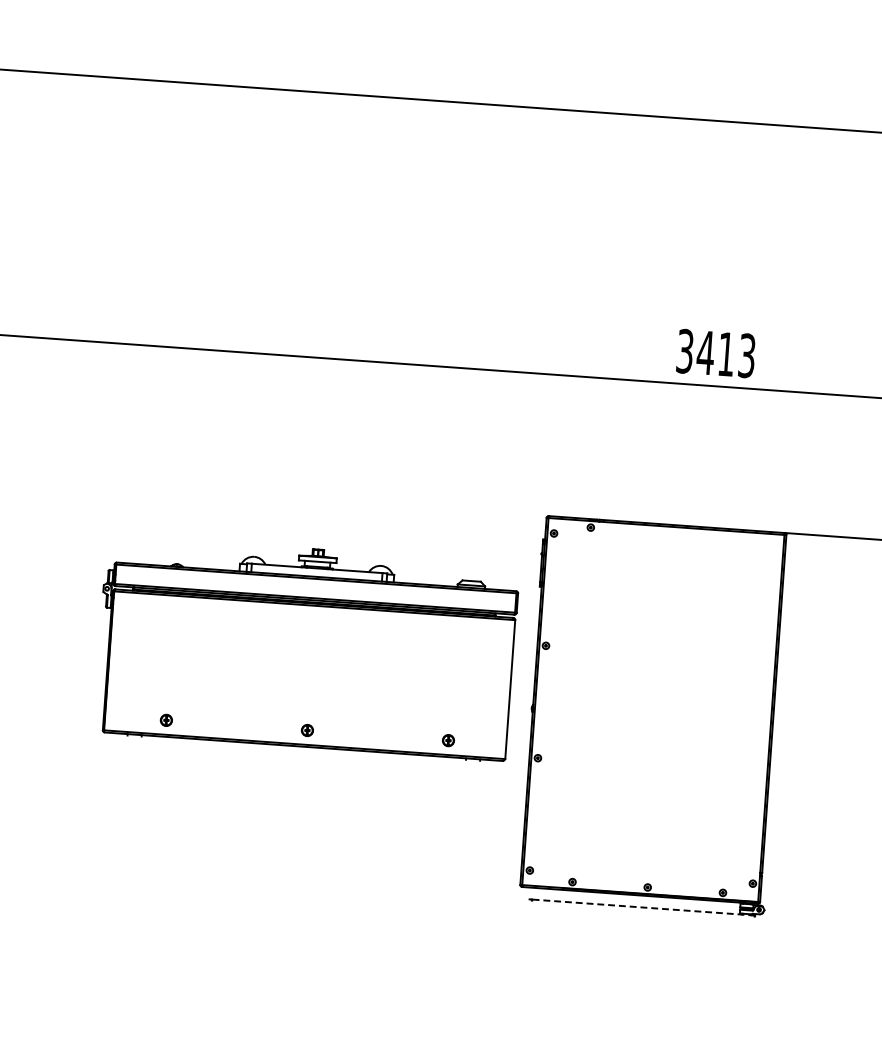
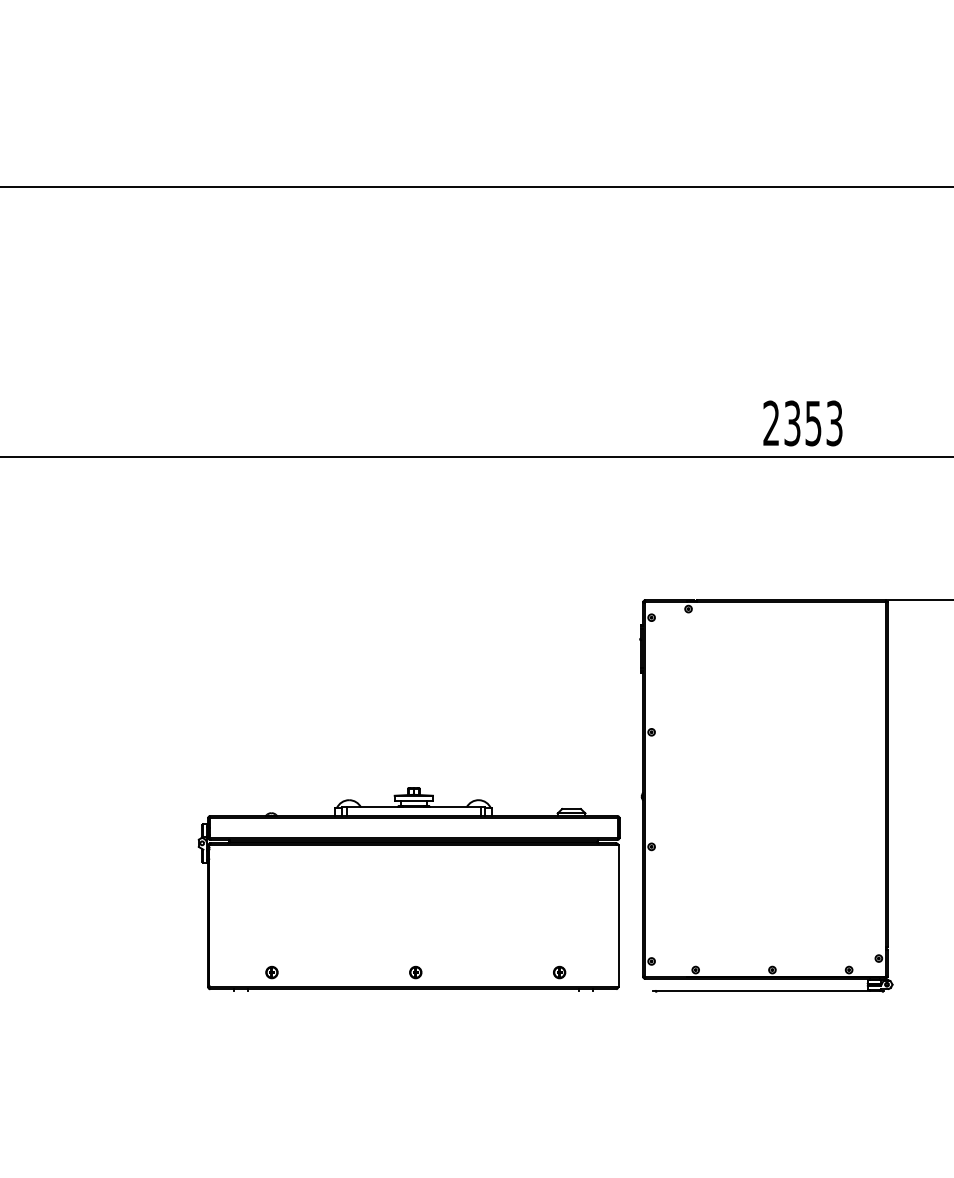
text: (705, 352) -> (792, 423), 3413 -> 2353
part: (306, 648) -> (408, 889), moved
line: (643, 907) -> (769, 990), dashed -> solid

